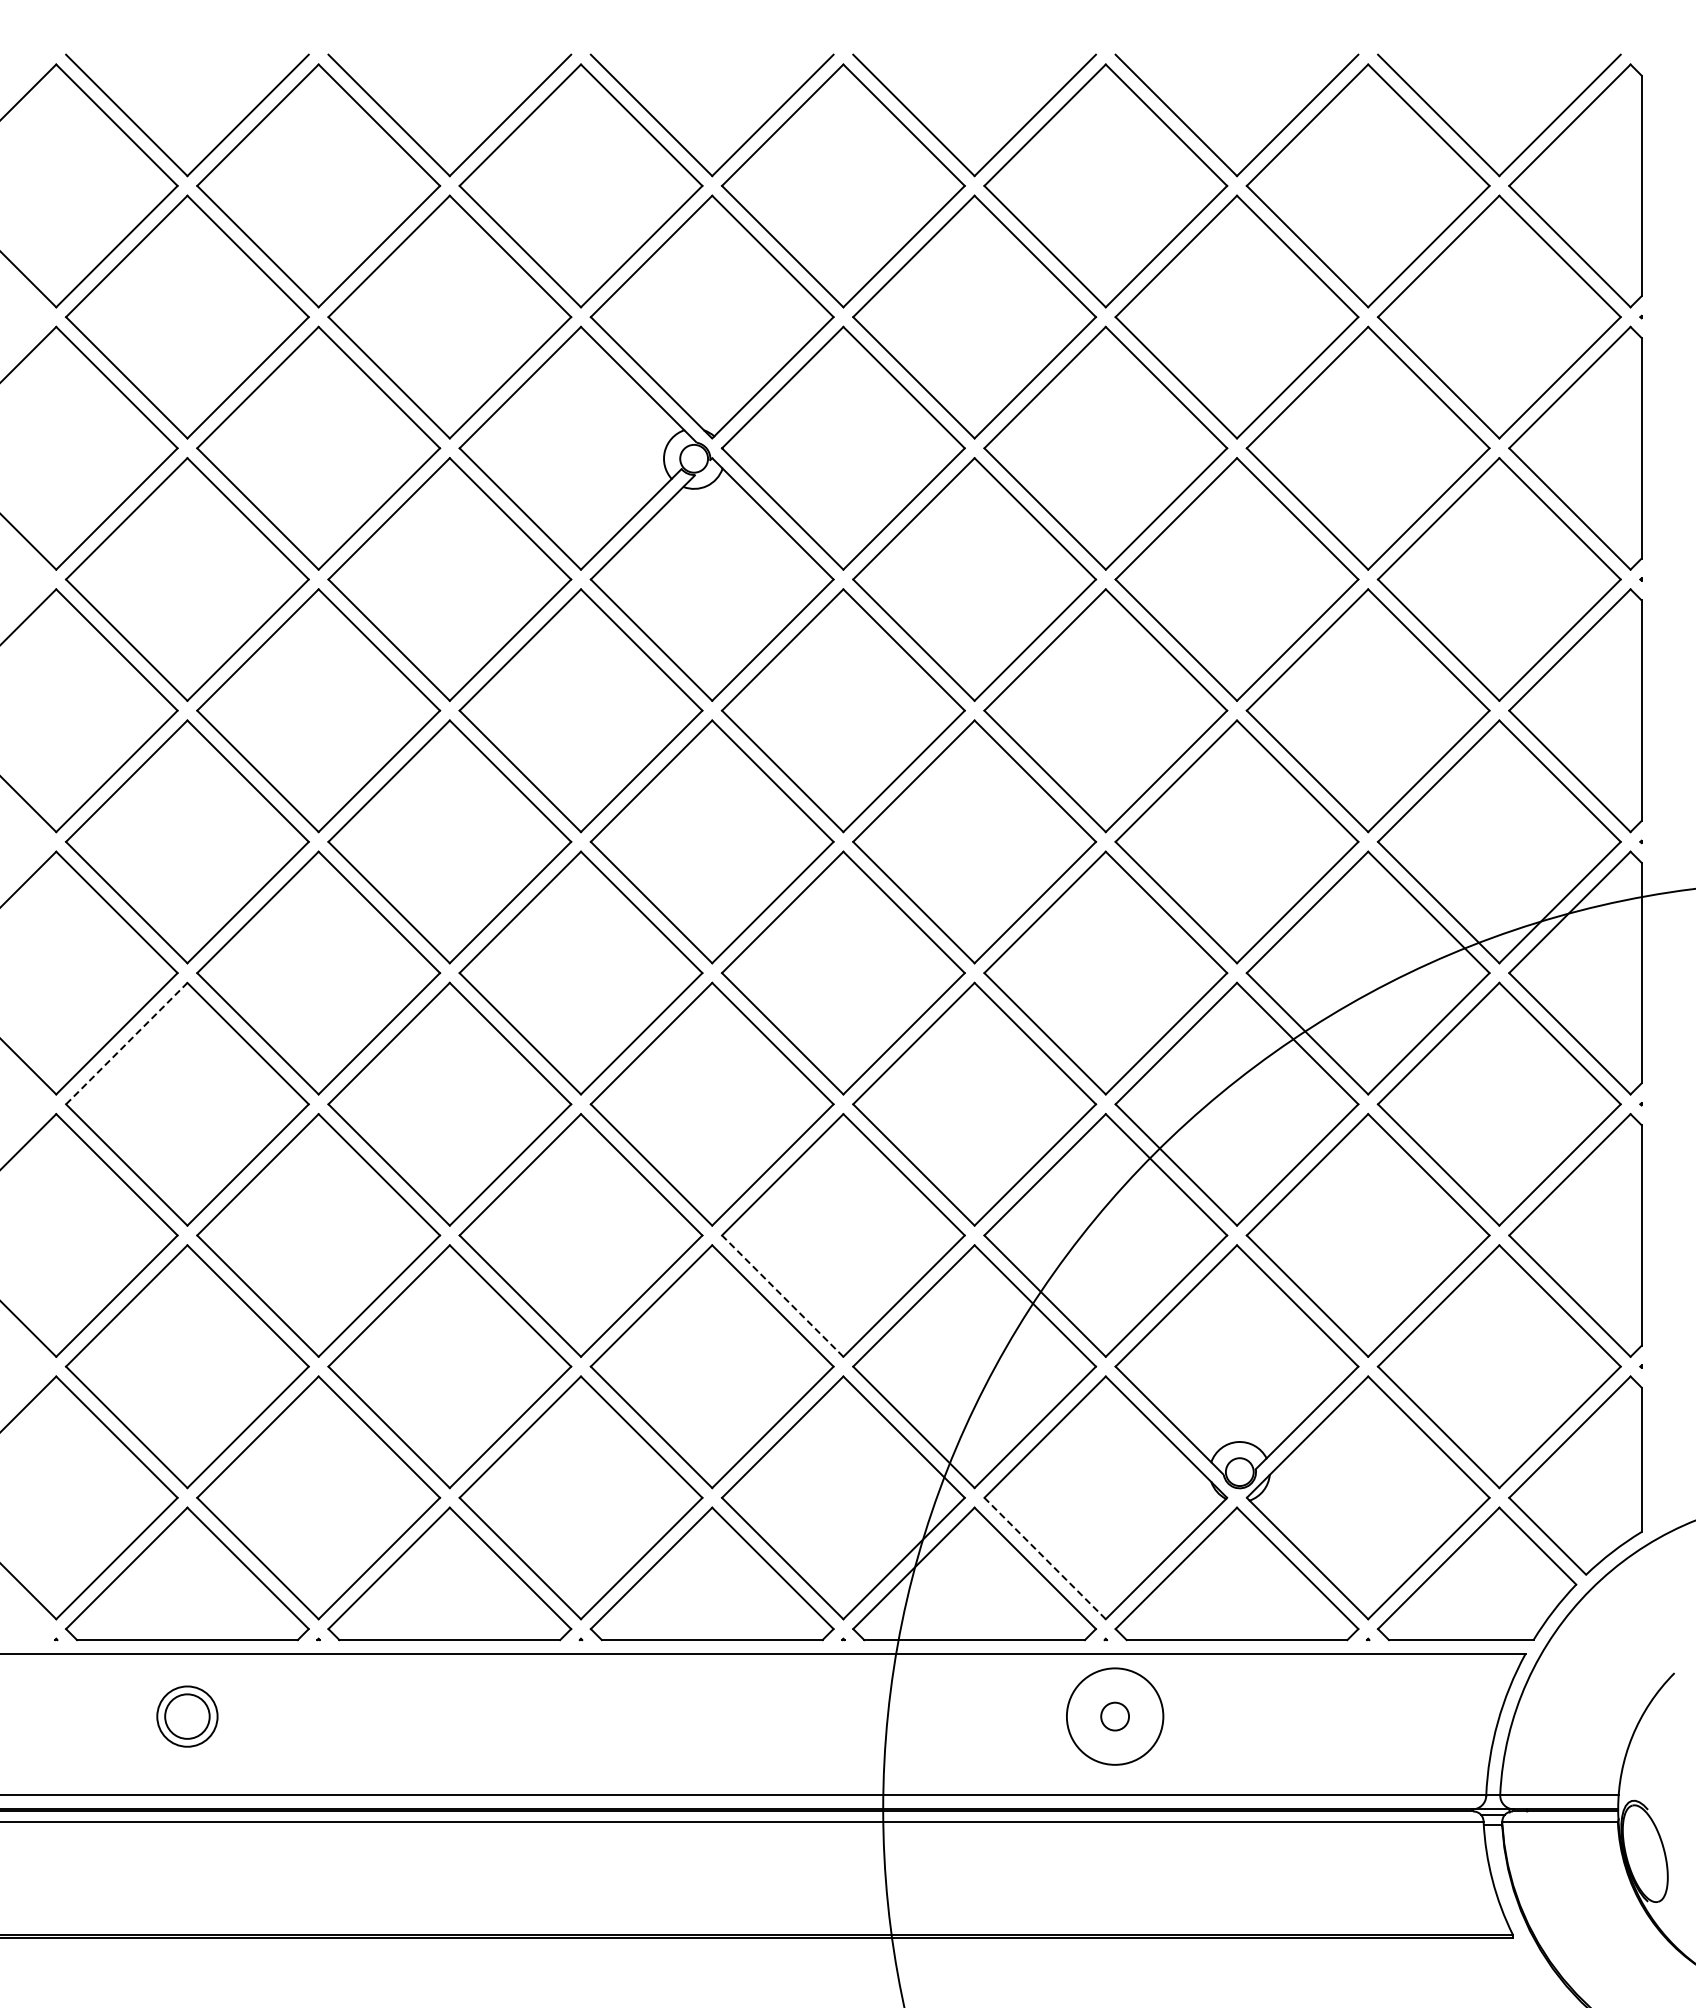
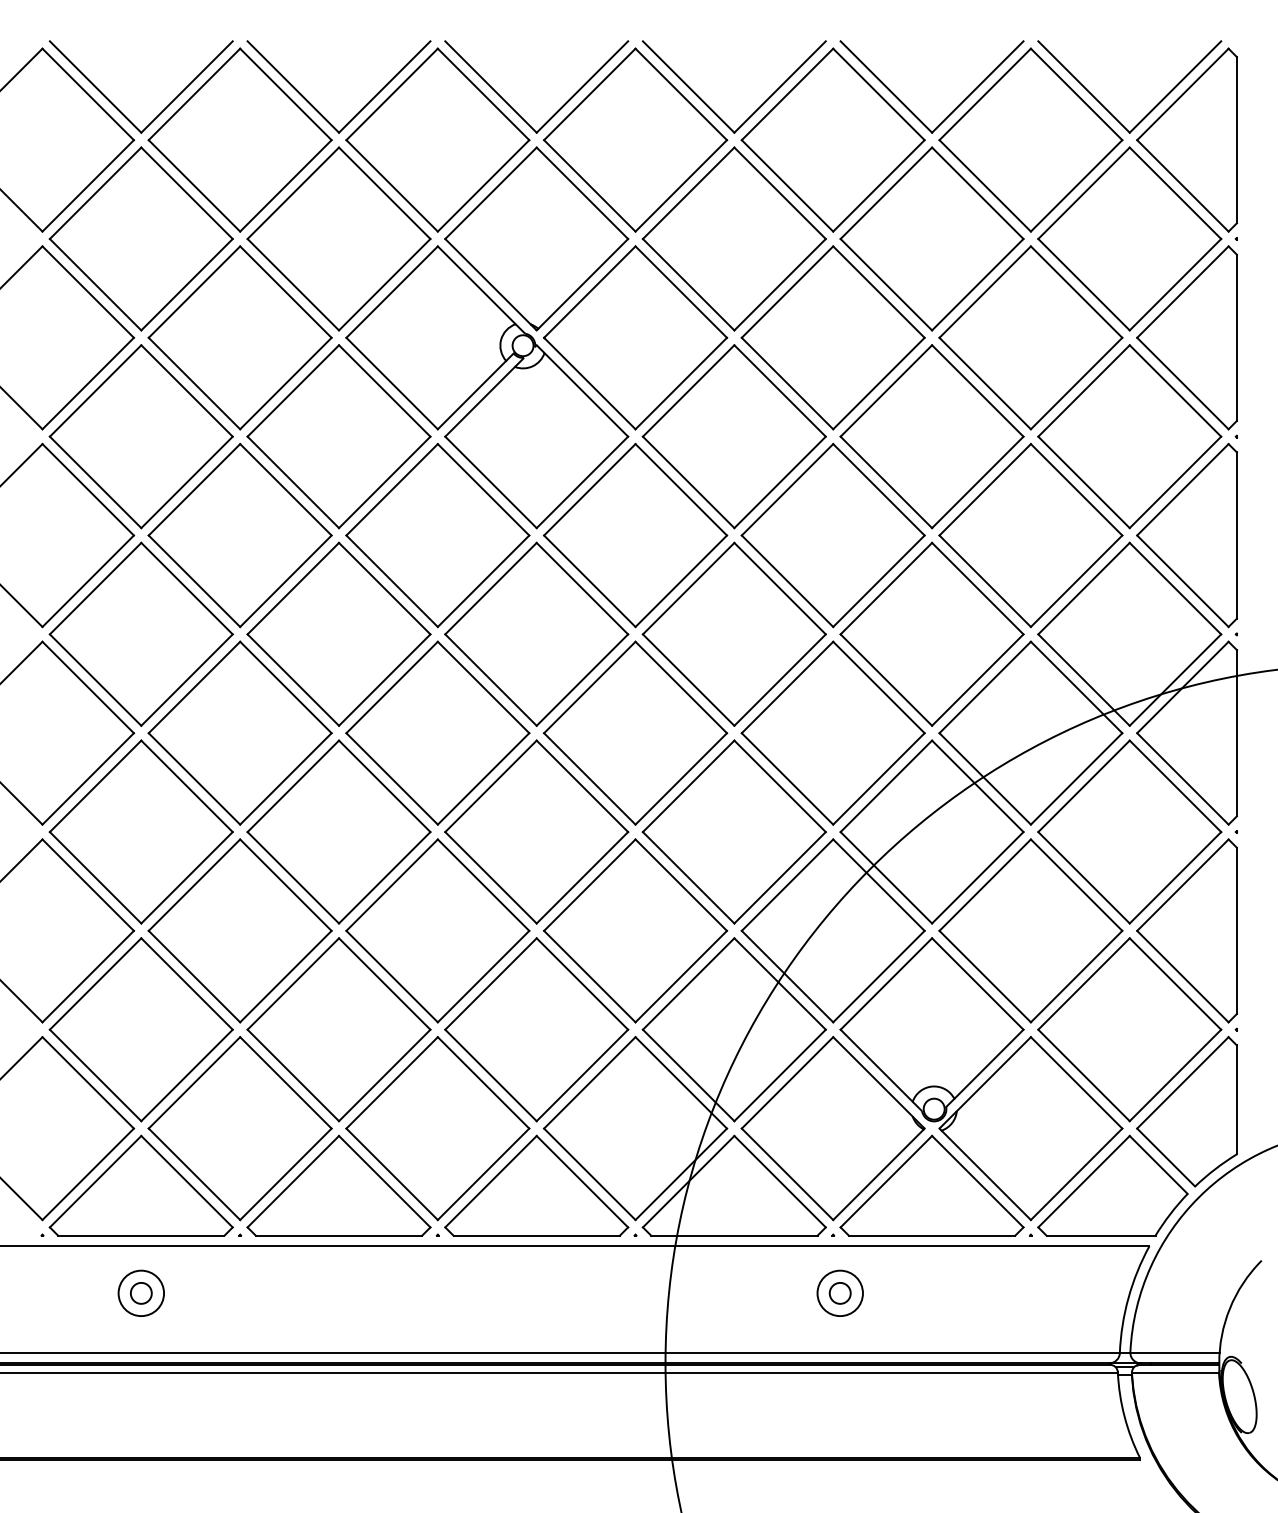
line: (126, 1043) -> (95, 786), dashed -> solid
line: (782, 1296) -> (589, 976), dashed -> solid
line: (1045, 1558) -> (787, 1174), dashed -> solid
circle: (187, 1716) -> (141, 1293), size x0.62
circle: (1114, 1716) -> (839, 1293), size x0.62

